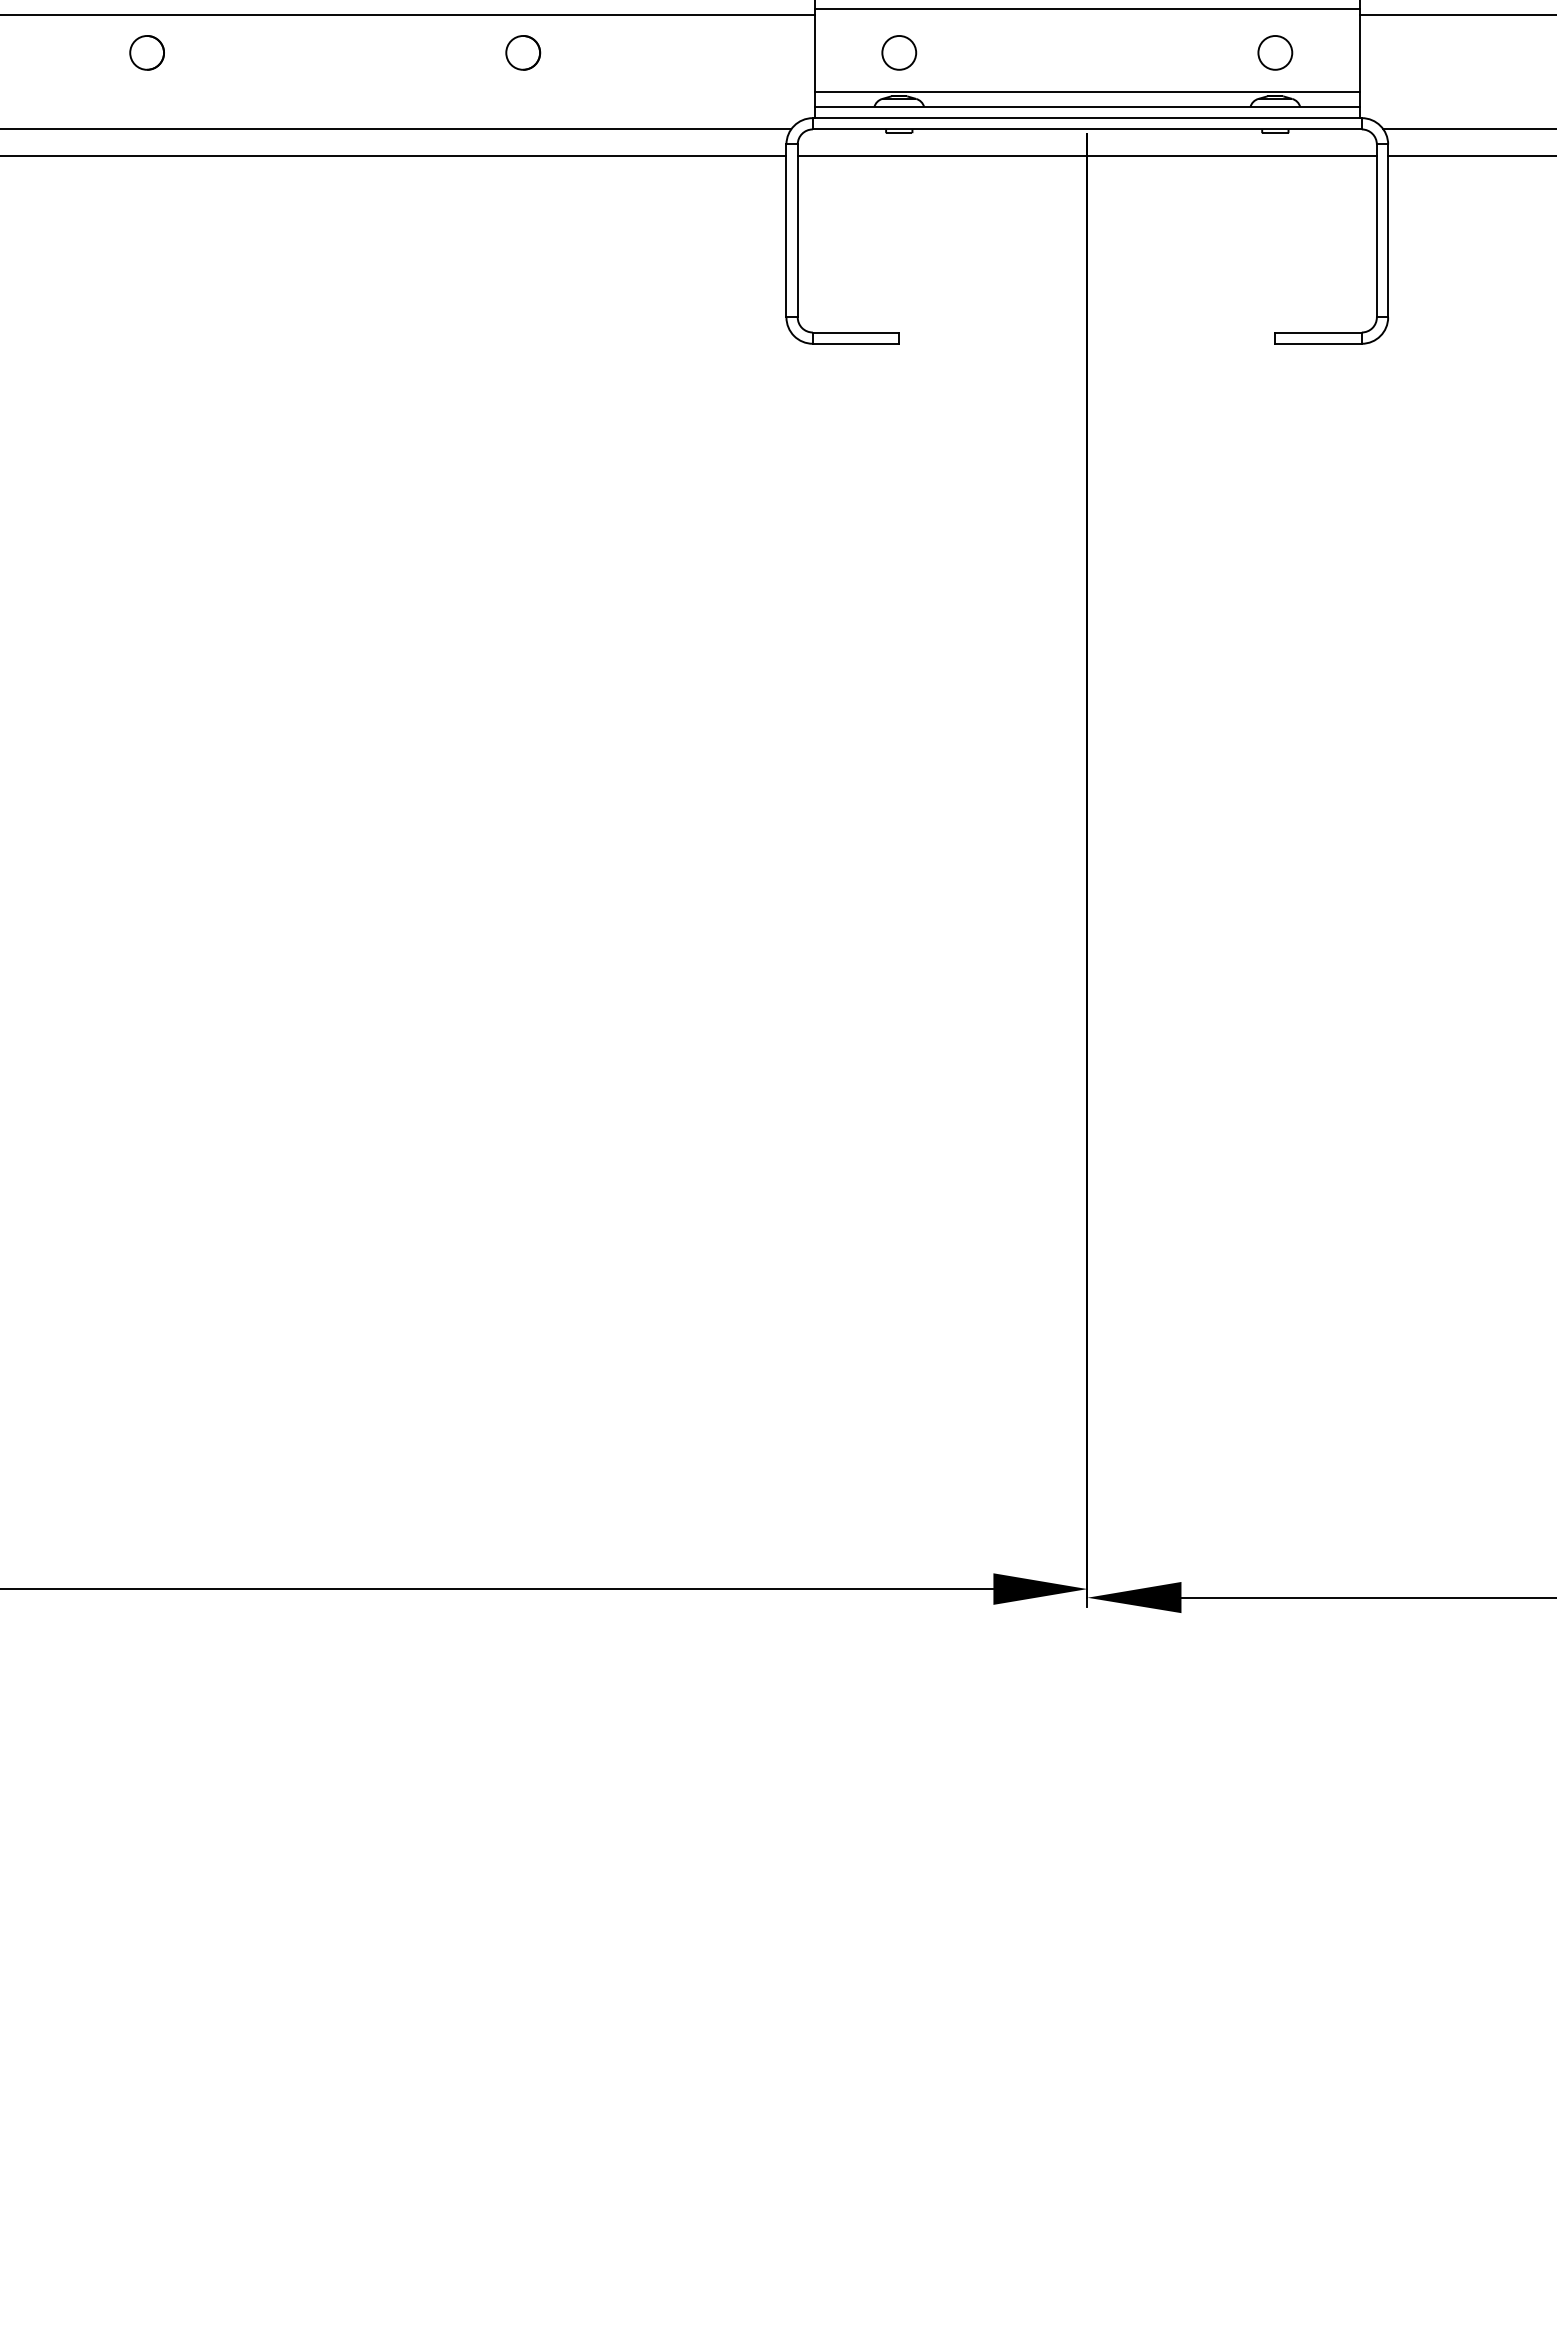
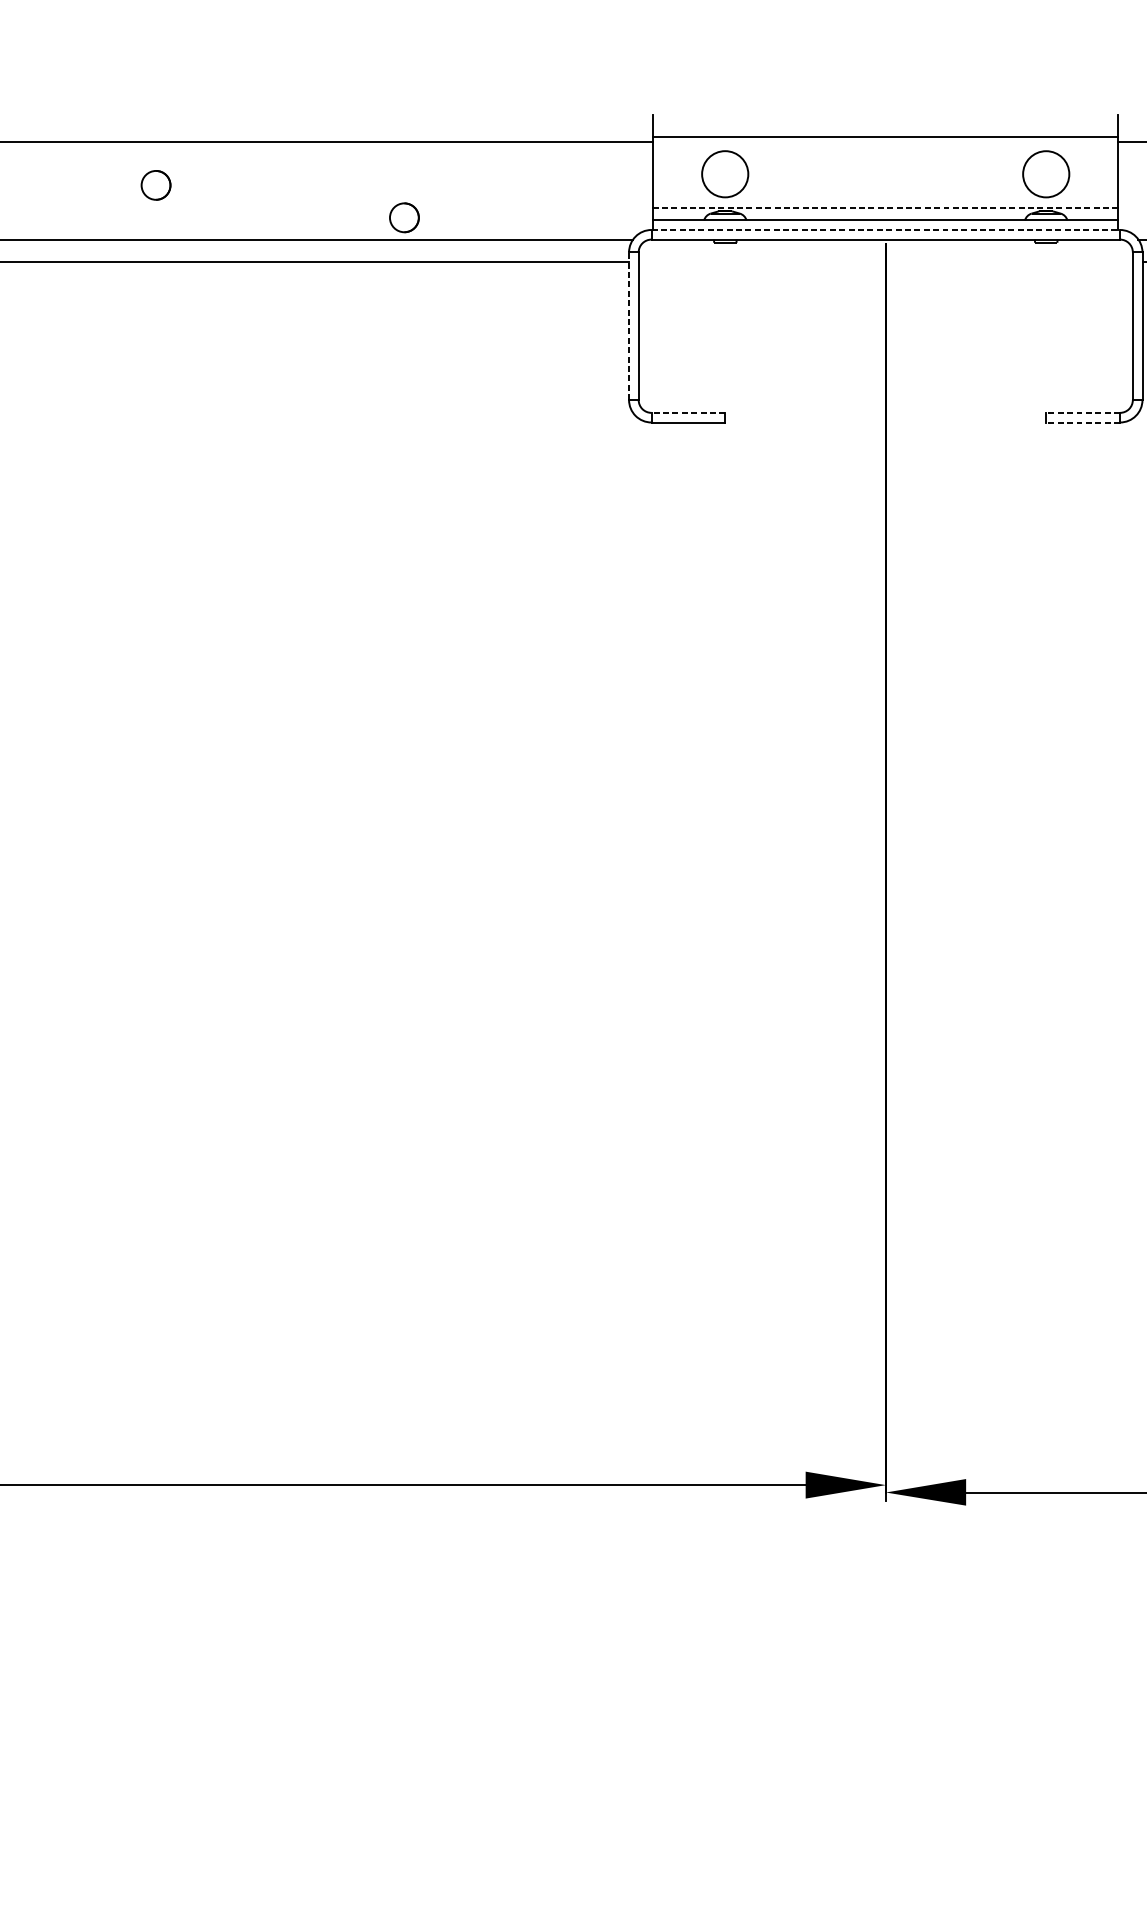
circle: (146, 52) -> (155, 185), moved
part: (523, 52) -> (404, 217), moved
circle: (899, 52) -> (725, 173), size x1.6
circle: (1275, 52) -> (1046, 173), size x1.6
line: (1087, 91) -> (885, 207), solid -> dashed
line: (1087, 118) -> (885, 230), solid -> dashed
line: (1086, 155) -> (885, 261), removed
line: (786, 230) -> (629, 325), solid -> dashed
line: (855, 332) -> (687, 412), solid -> dashed
line: (1318, 332) -> (1083, 412), solid -> dashed
line: (1318, 343) -> (1083, 422), solid -> dashed

